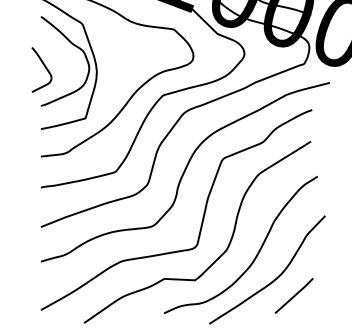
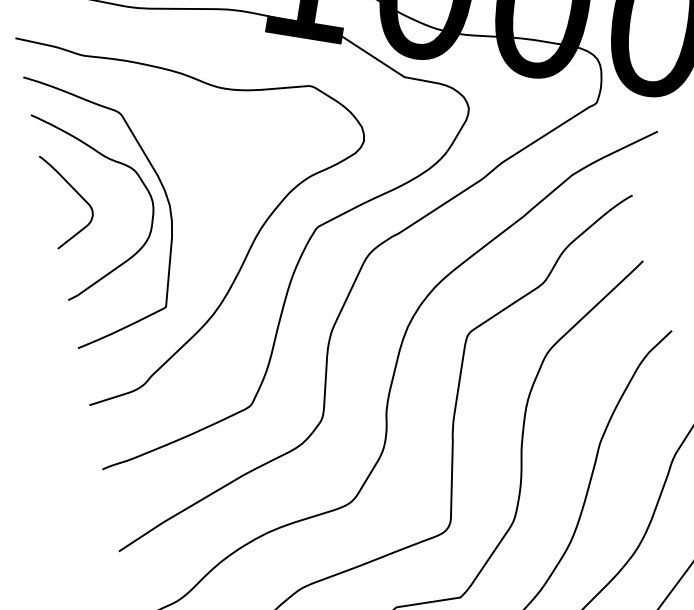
curve: (44, 67) -> (73, 192), moved

